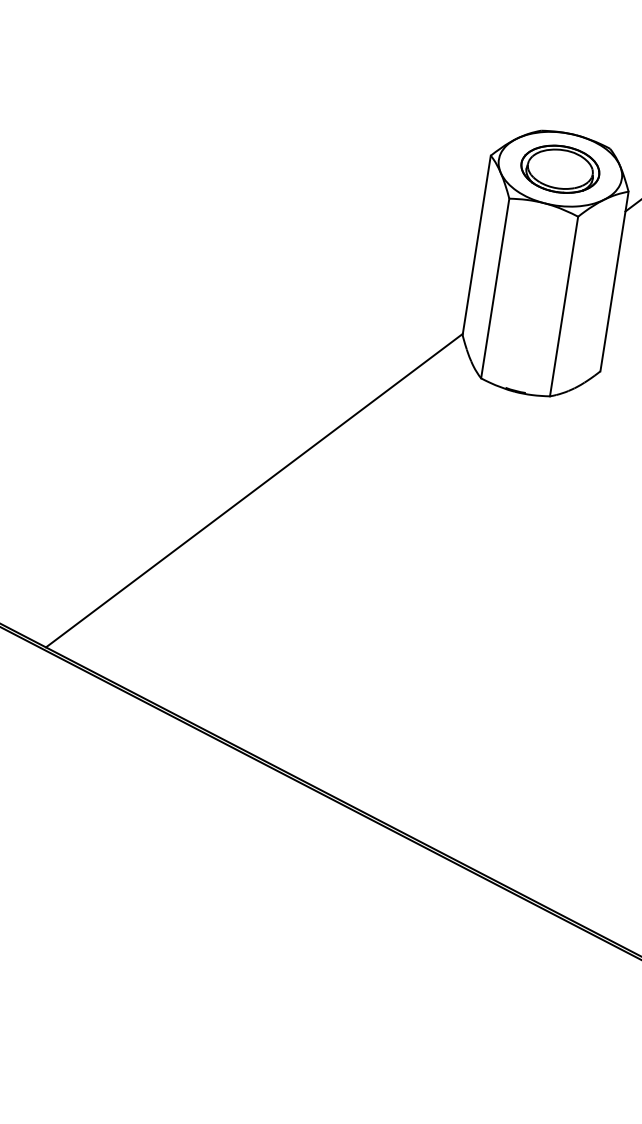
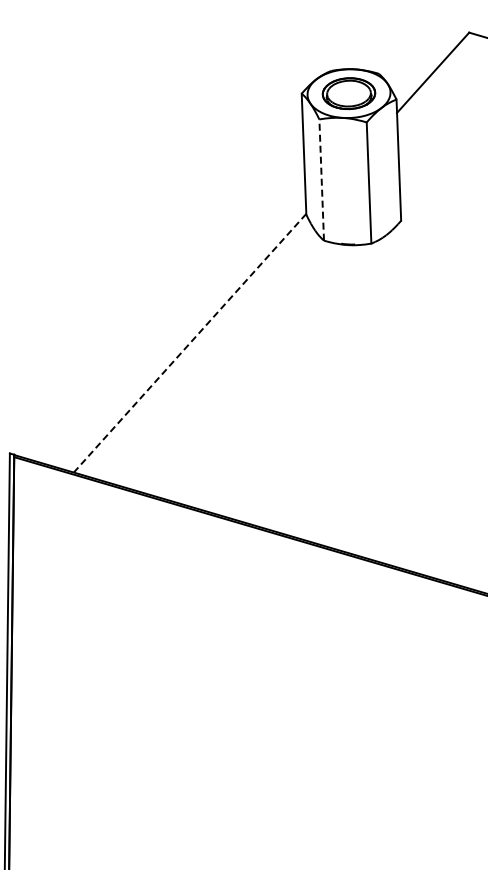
line: (494, 289) -> (321, 180), solid -> dashed
line: (254, 491) -> (190, 343), solid -> dashed

